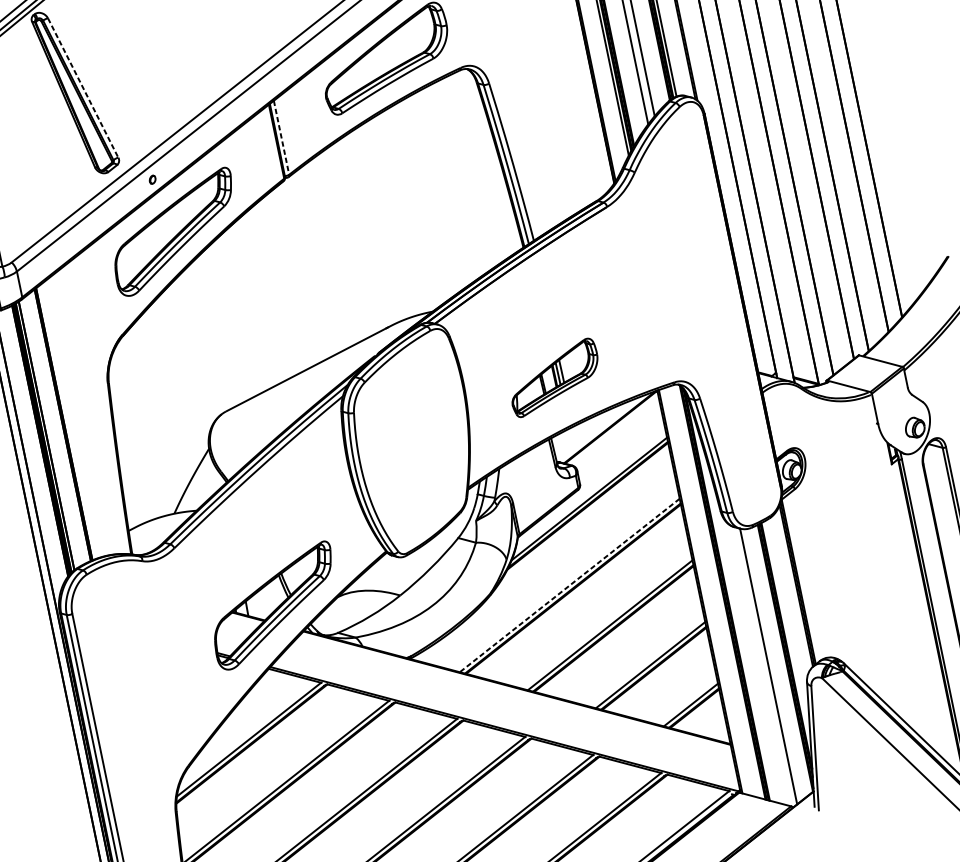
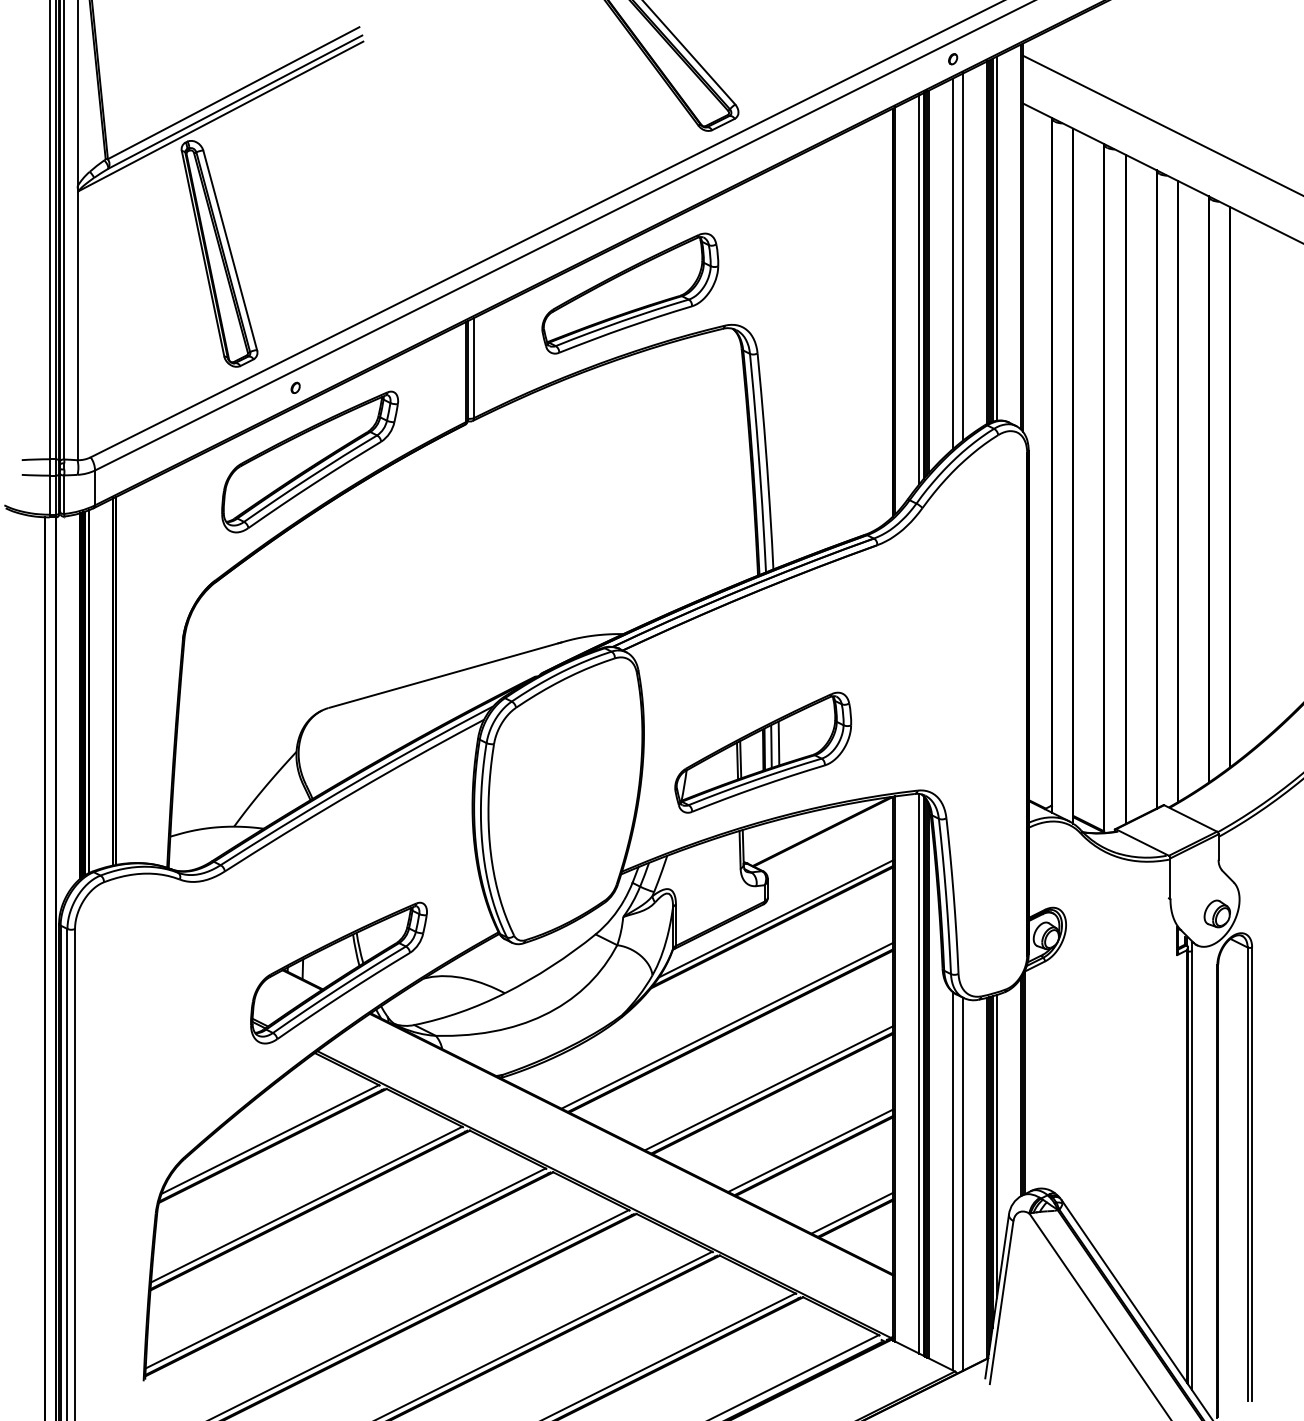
line: (83, 88) -> (230, 250), dashed -> solid
line: (281, 138) -> (473, 368), dashed -> solid
part: (554, 377) -> (763, 752), size x1.43
line: (569, 586) -> (726, 1026), dashed -> solid
line: (719, 591) -> (919, 1073), added
line: (787, 632) -> (996, 1145), added
line: (760, 666) -> (952, 1181), added

